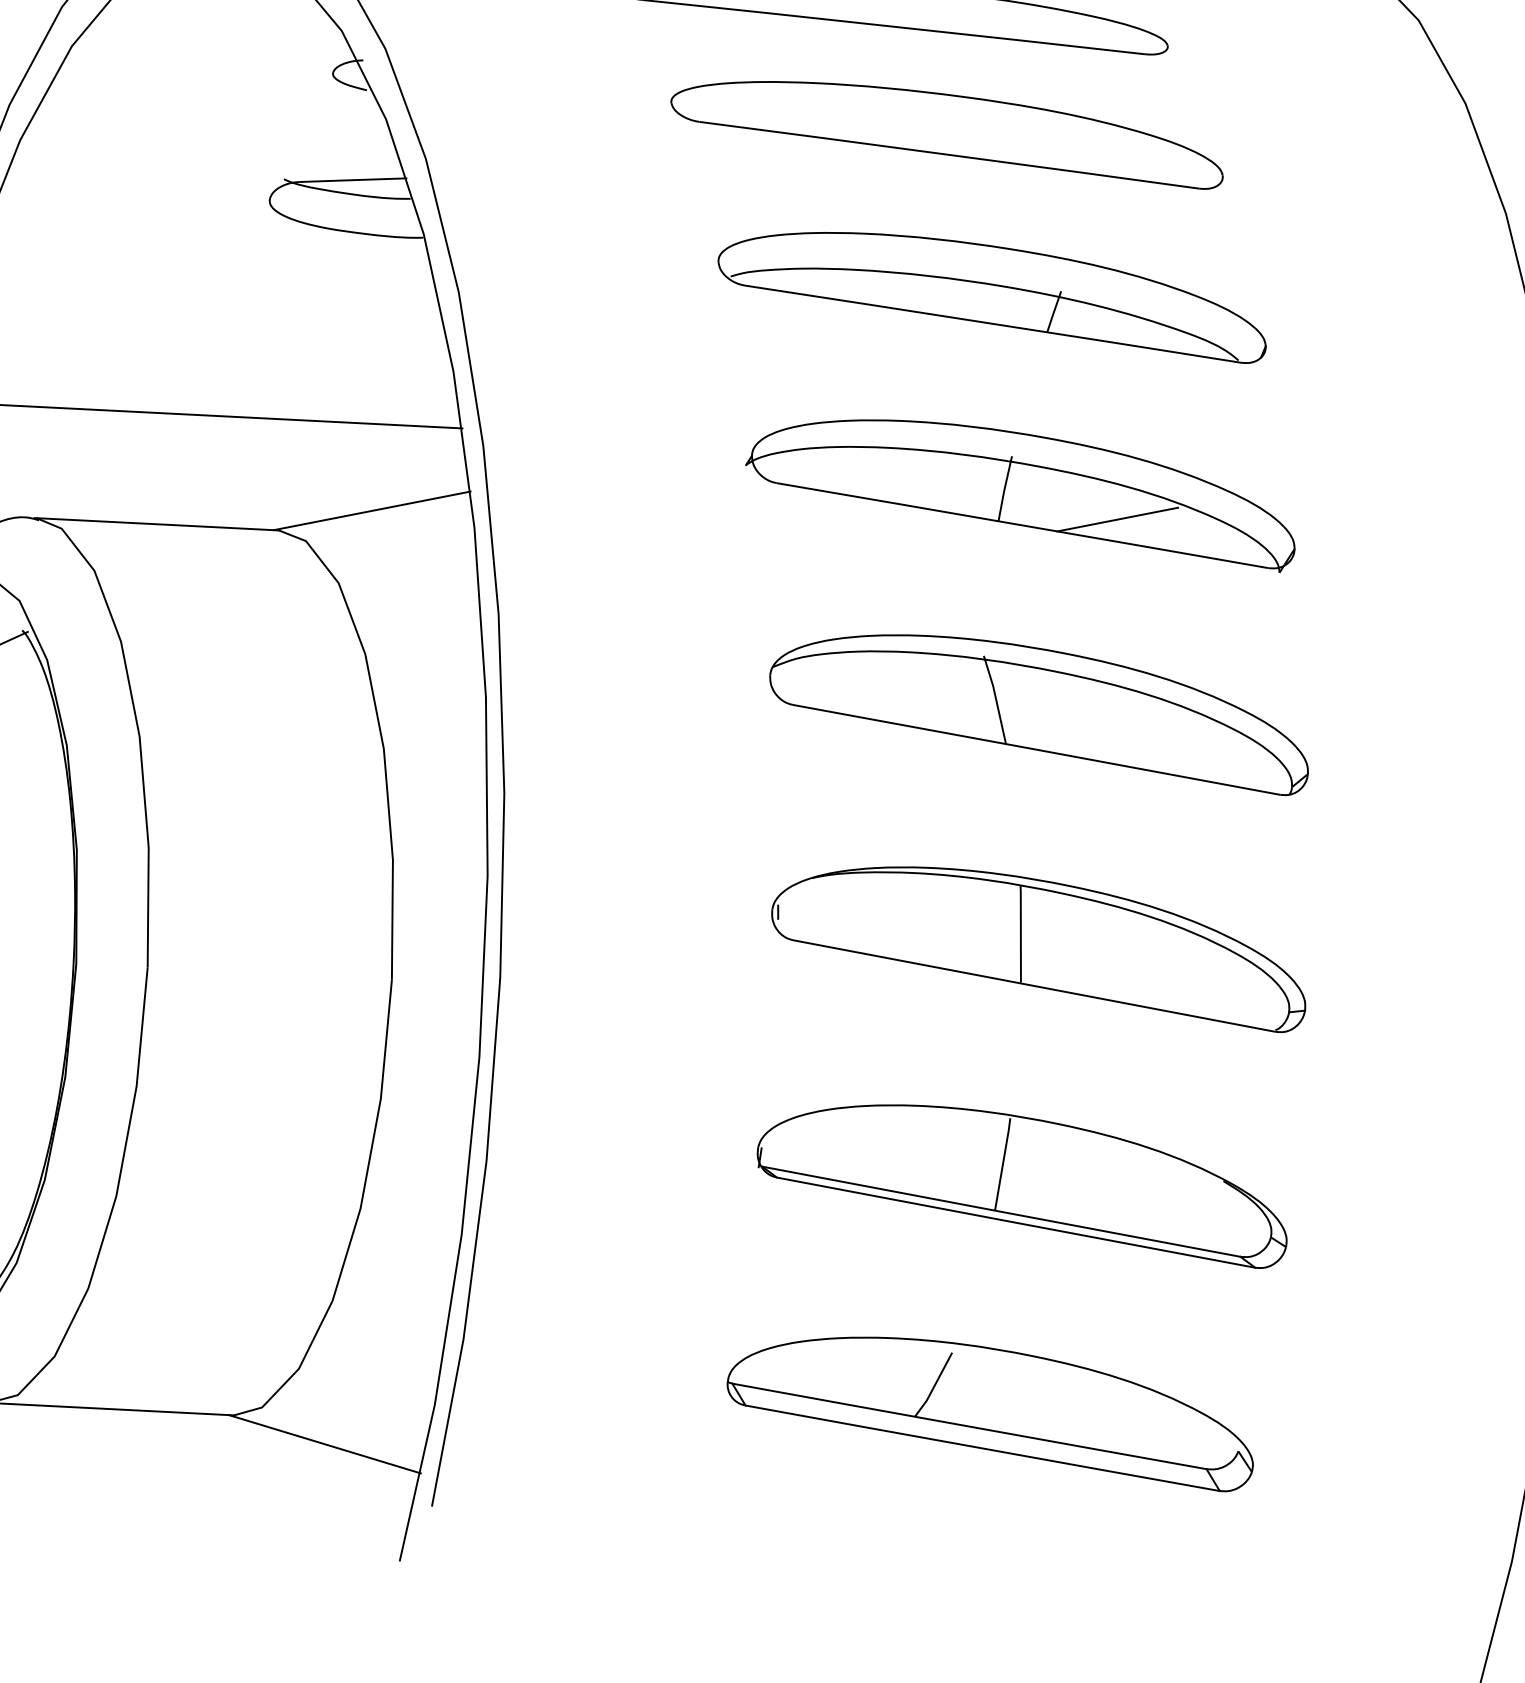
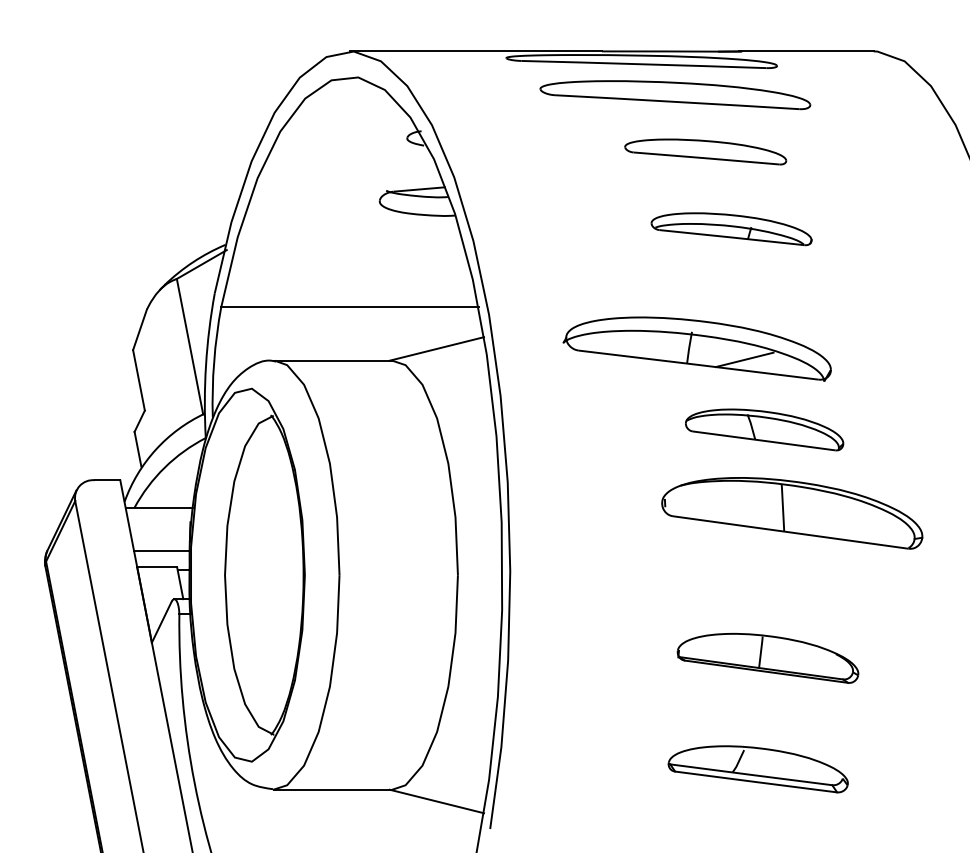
part: (946, 131) -> (705, 151), size x0.6
part: (992, 293) -> (731, 228), size x0.6
part: (1019, 491) -> (696, 348), moved
part: (1039, 711) -> (764, 429), size x0.6
part: (1039, 947) -> (792, 513), moved
part: (1021, 1183) -> (767, 658), size x0.7
part: (991, 1411) -> (758, 769), size x0.7

